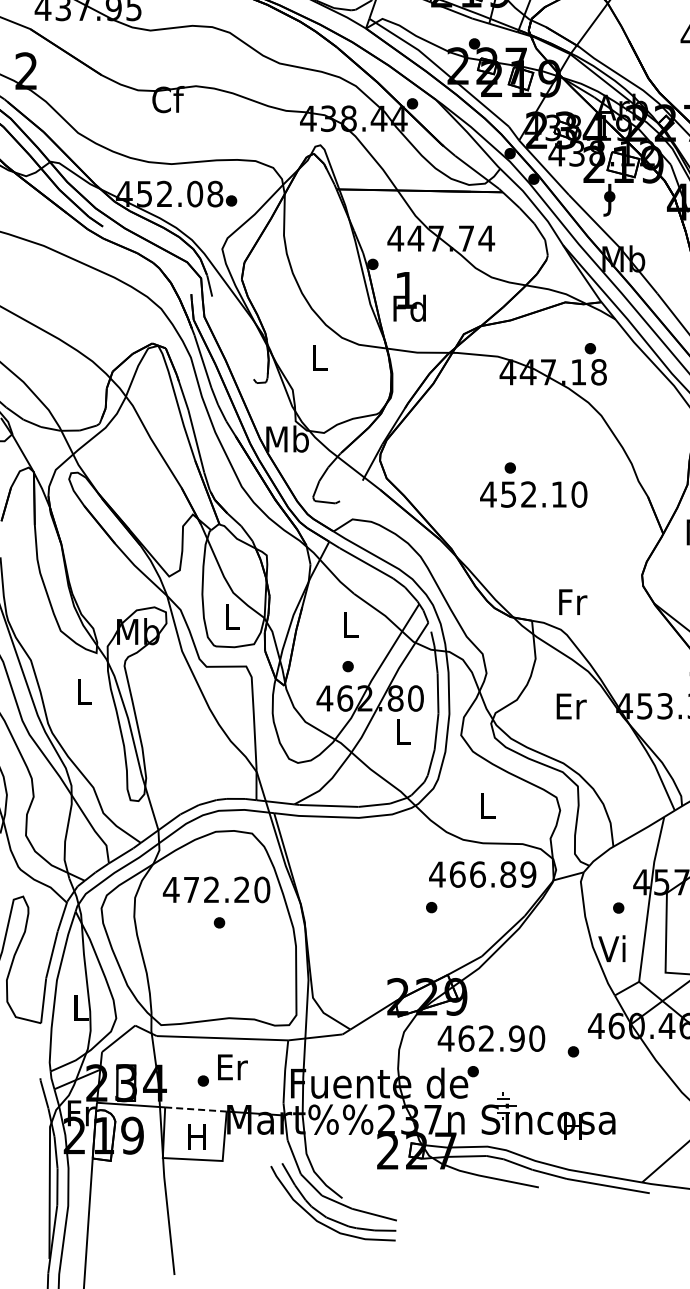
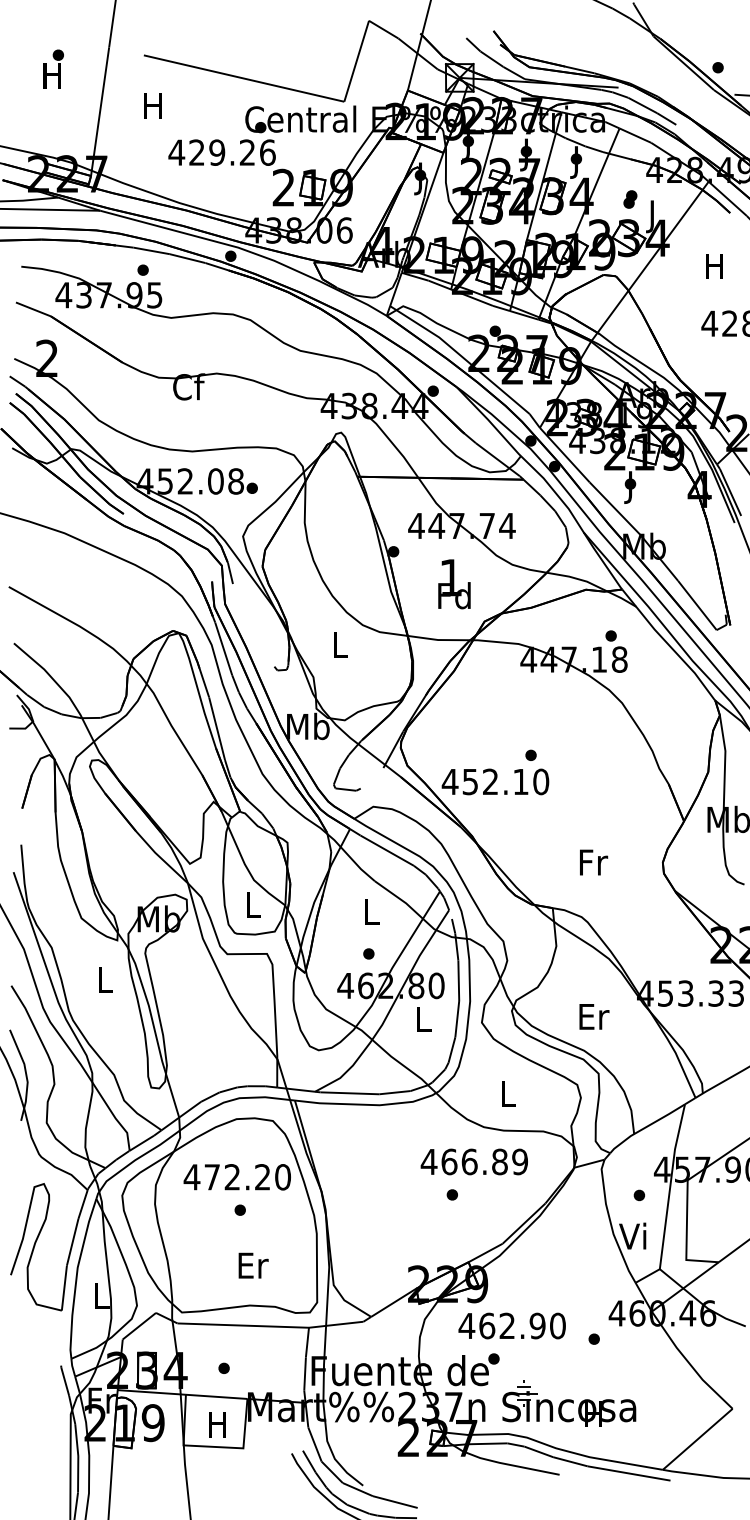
text: (409, 297) -> (454, 584), moved
text: (533, 494) -> (495, 781), moved
text: (573, 602) -> (594, 862), moved
text: (571, 706) -> (594, 1016), moved
text: (481, 874) -> (473, 1161), moved
text: (232, 1067) -> (253, 1265), moved
line: (195, 1109) -> (216, 1396), dashed -> solid

